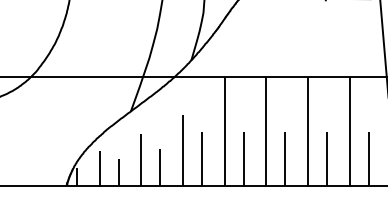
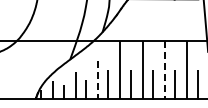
line: (308, 131) -> (165, 70), solid -> dashed
line: (183, 150) -> (98, 80), solid -> dashed

